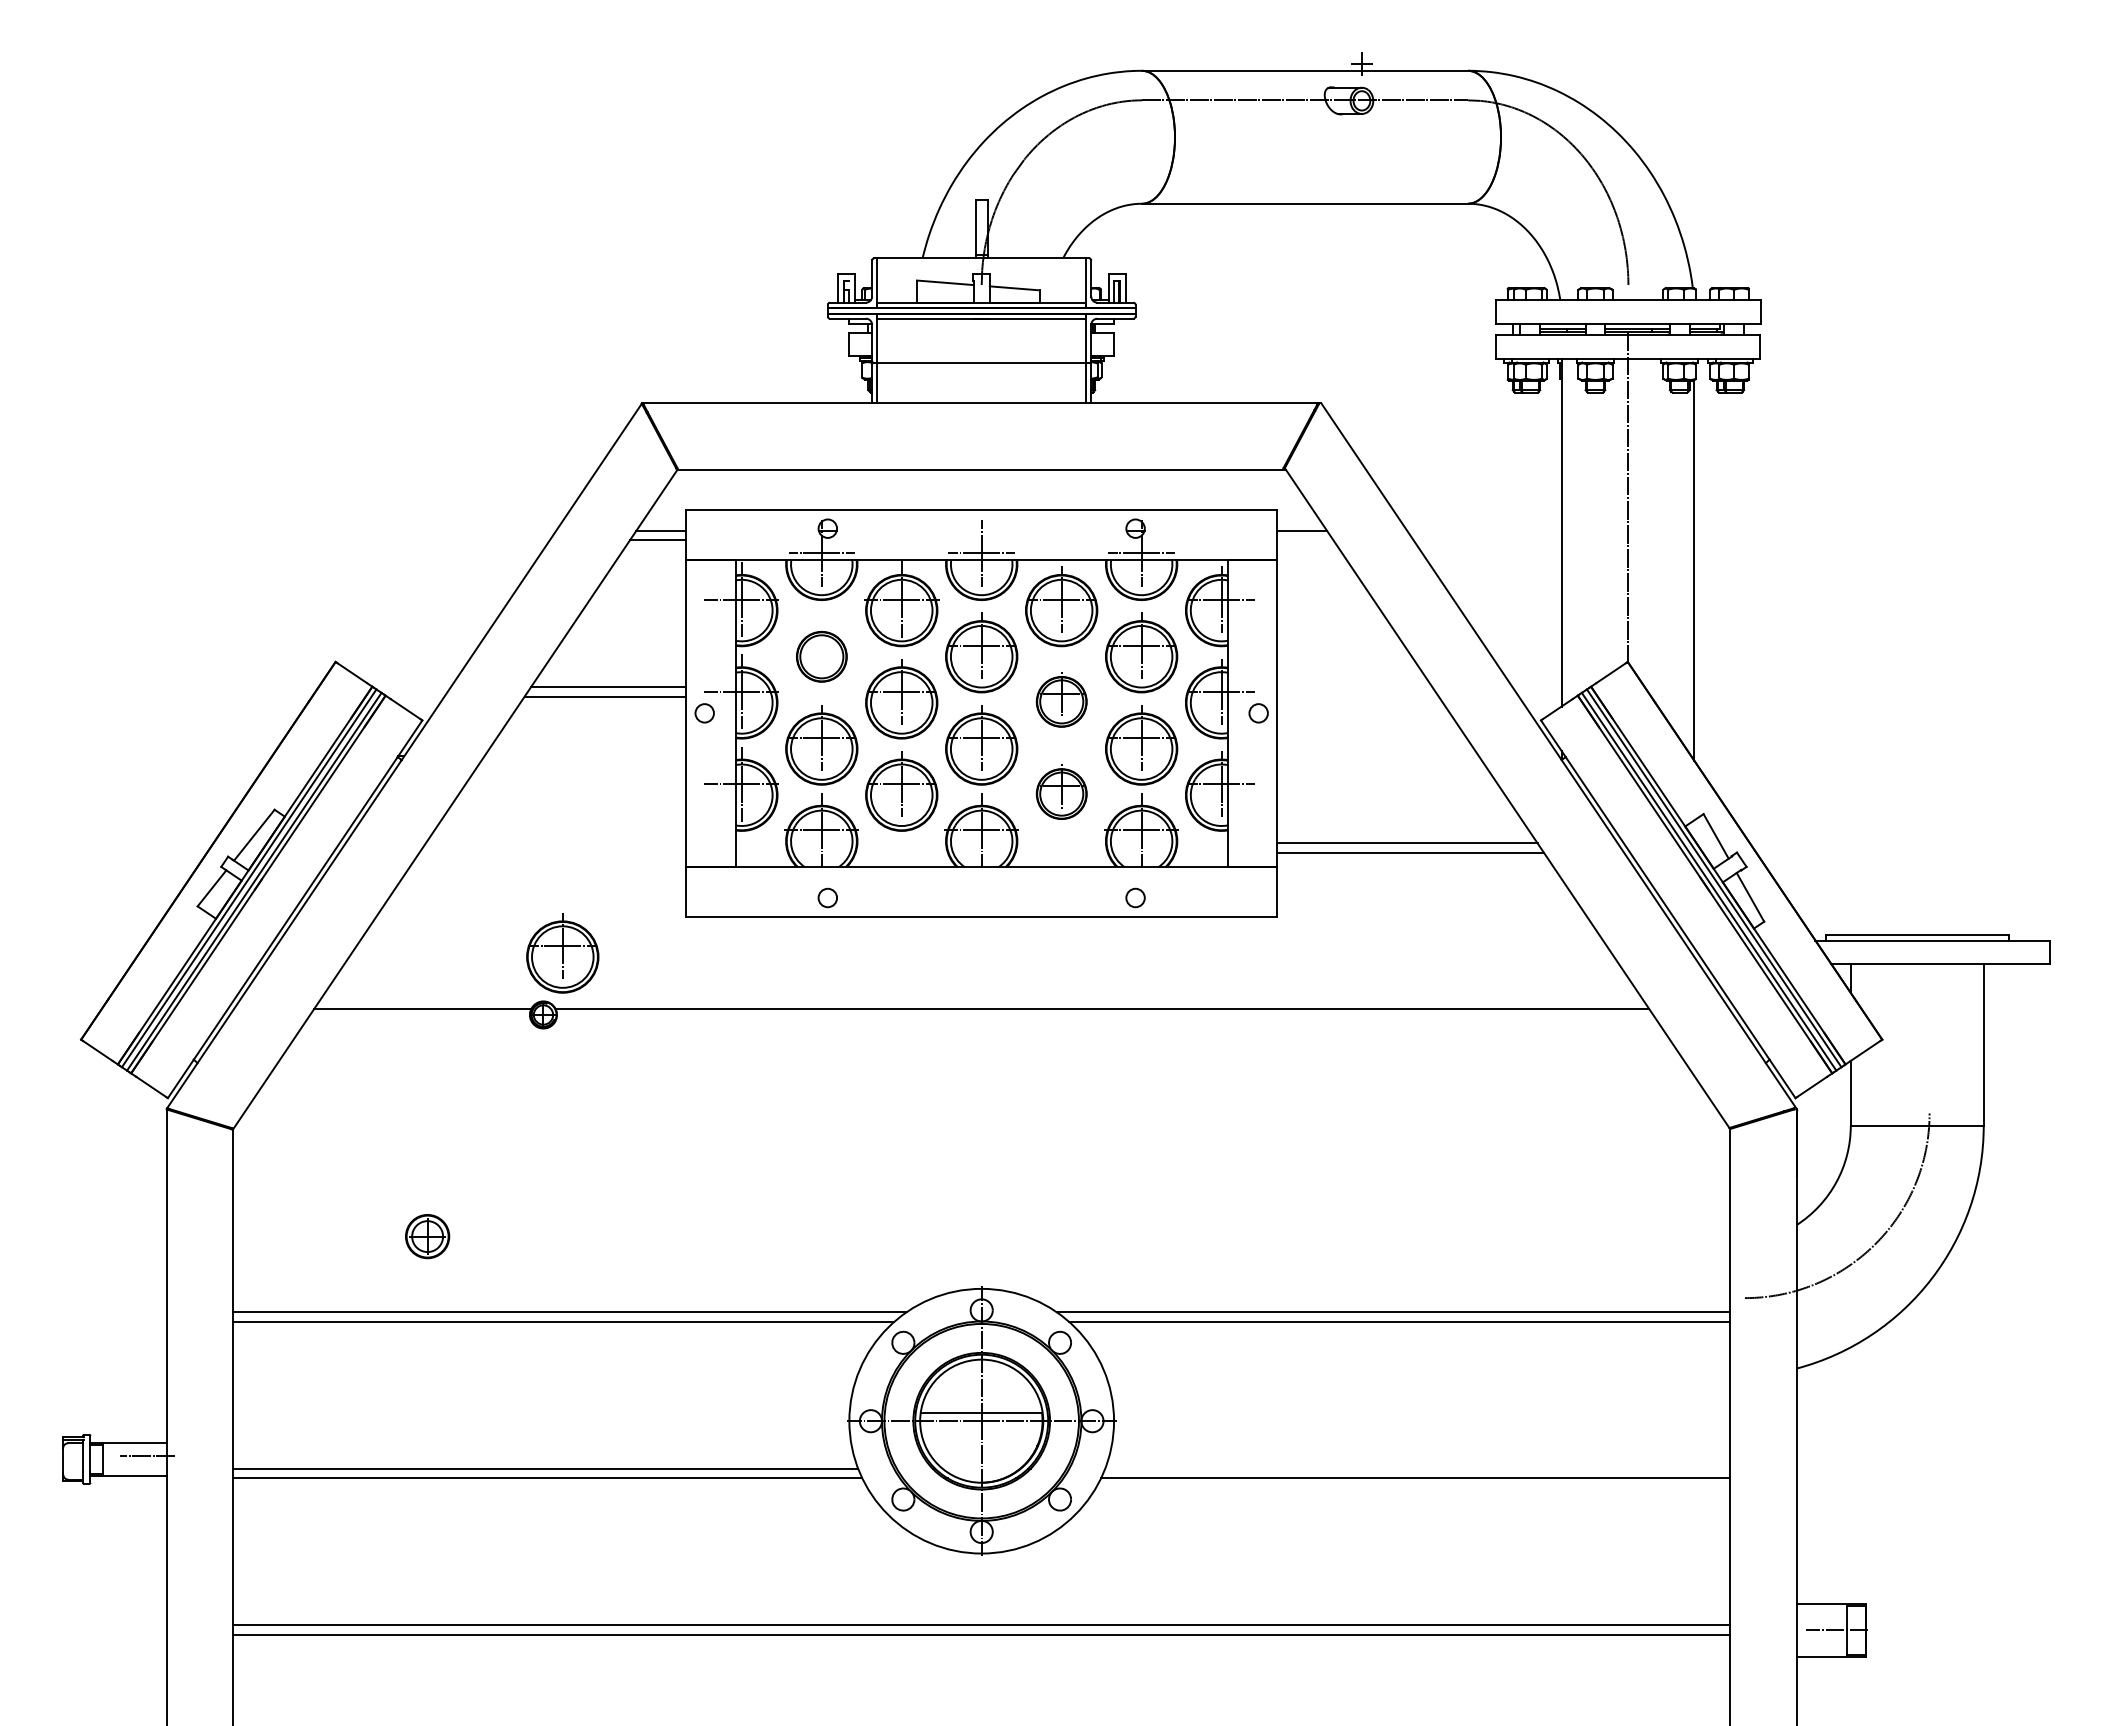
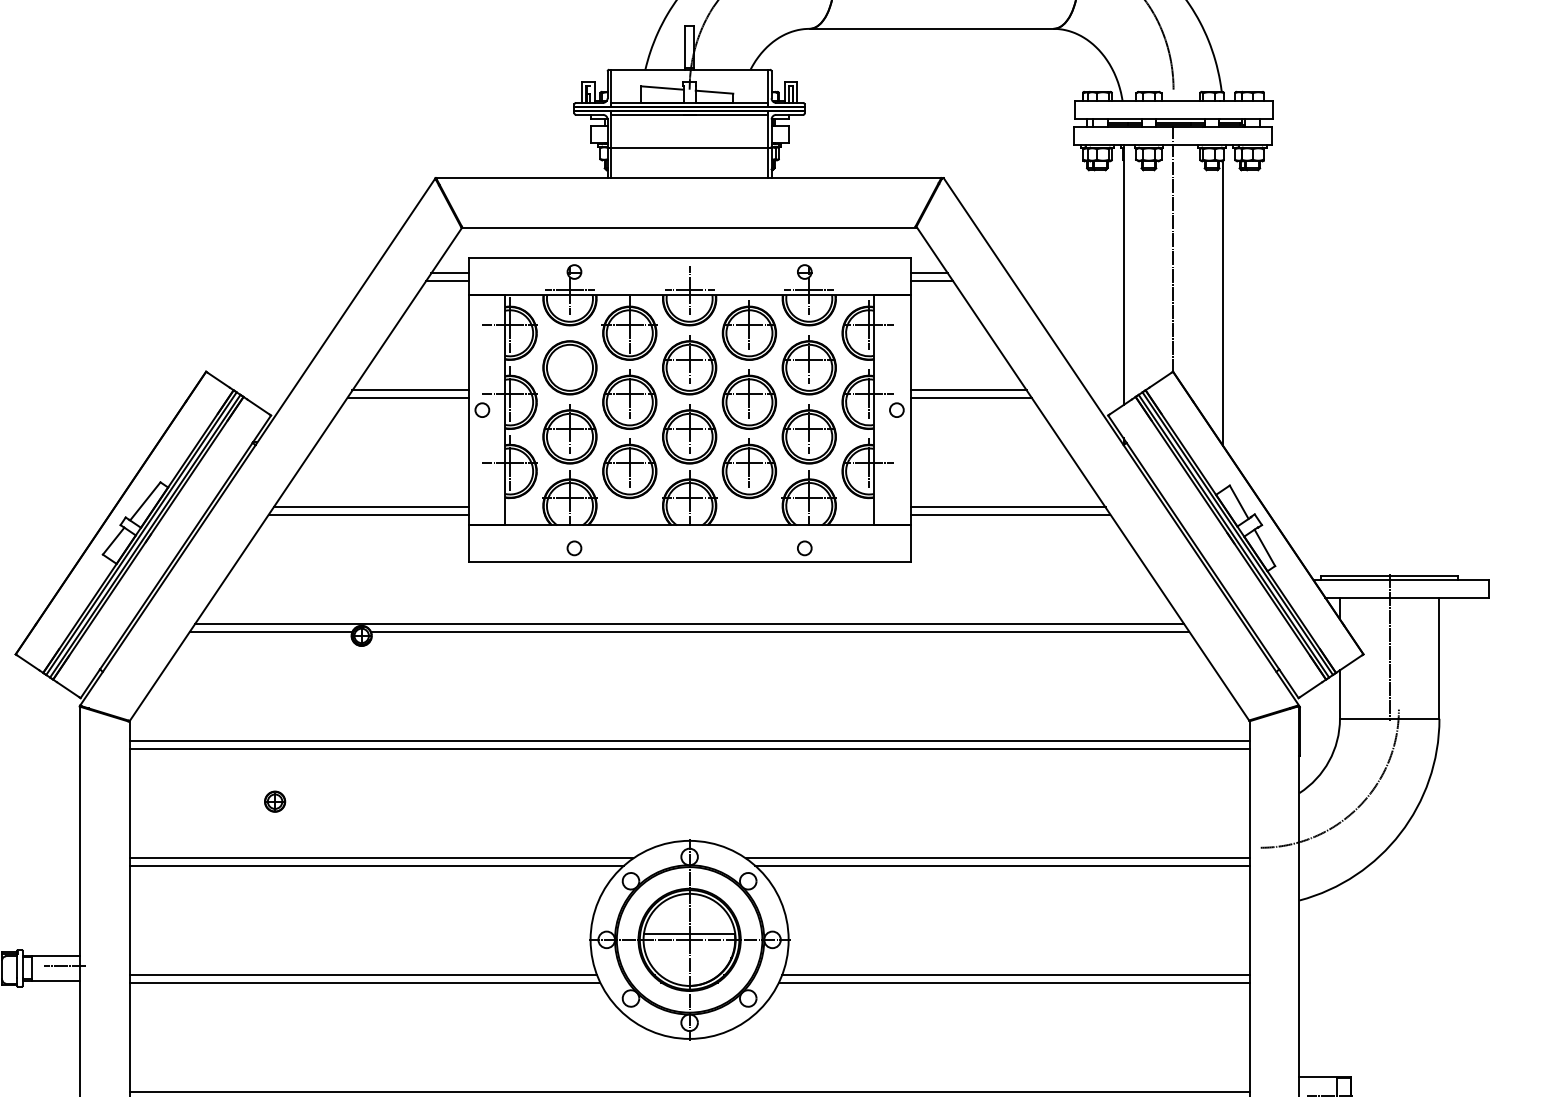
line: (1305, 540) -> (931, 280), added
part: (821, 656) -> (569, 367), size x1.43
line: (1354, 686) -> (968, 390), added
line: (1357, 696) -> (970, 397), added
part: (1061, 699) -> (749, 399), size x1.43
part: (1061, 791) -> (749, 468), size x1.43
line: (555, 843) -> (370, 507), added
line: (552, 852) -> (368, 514), added
part: (562, 953) -> (375, 589), removed
line: (981, 999) -> (689, 624), added
line: (1917, 1030) -> (1389, 647), added
line: (981, 1156) -> (689, 741), added
line: (981, 1165) -> (689, 748), added
part: (427, 1236) -> (274, 801), size x0.62
line: (1417, 1468) -> (1015, 975), added

